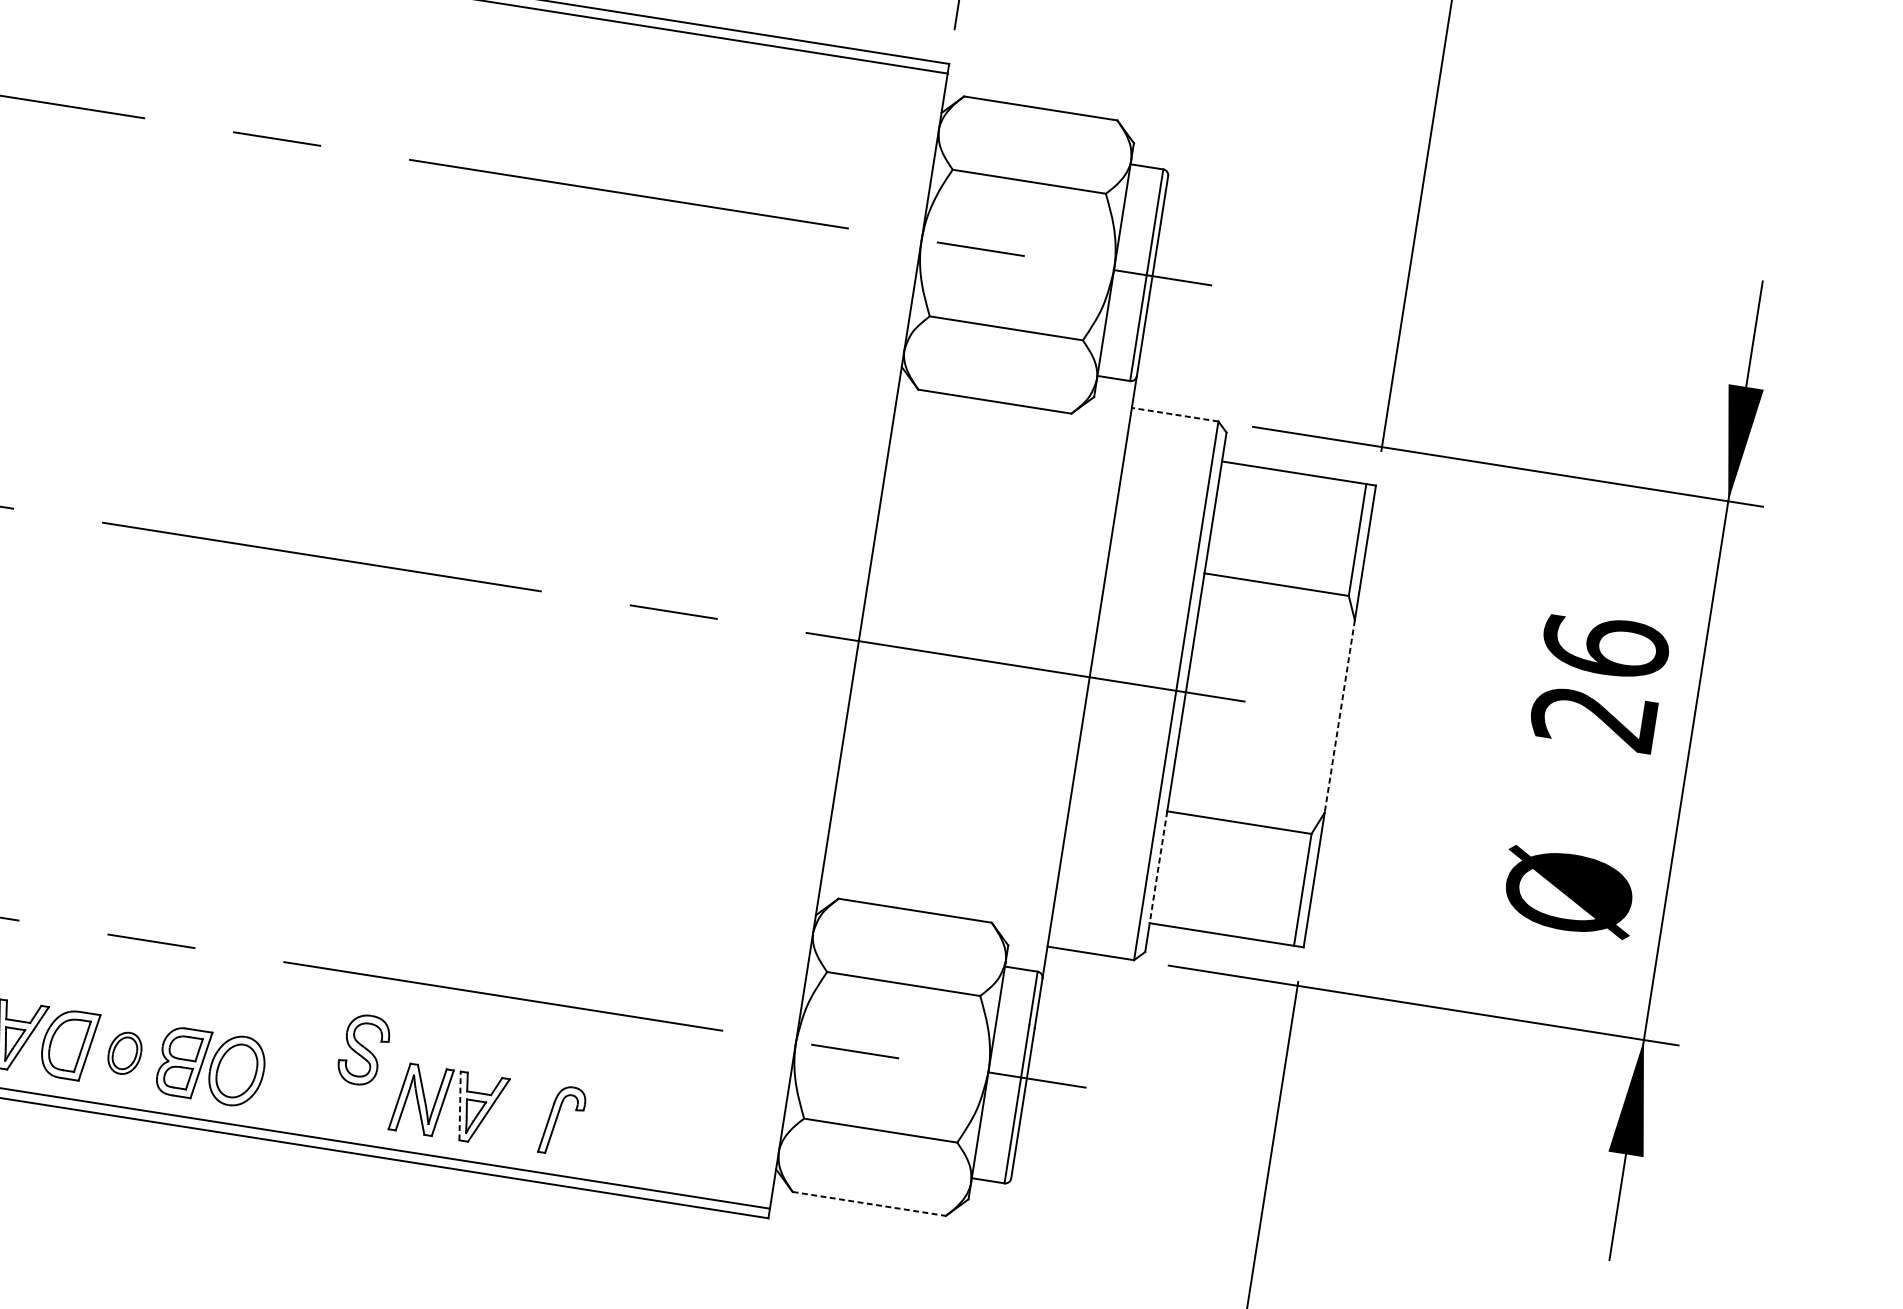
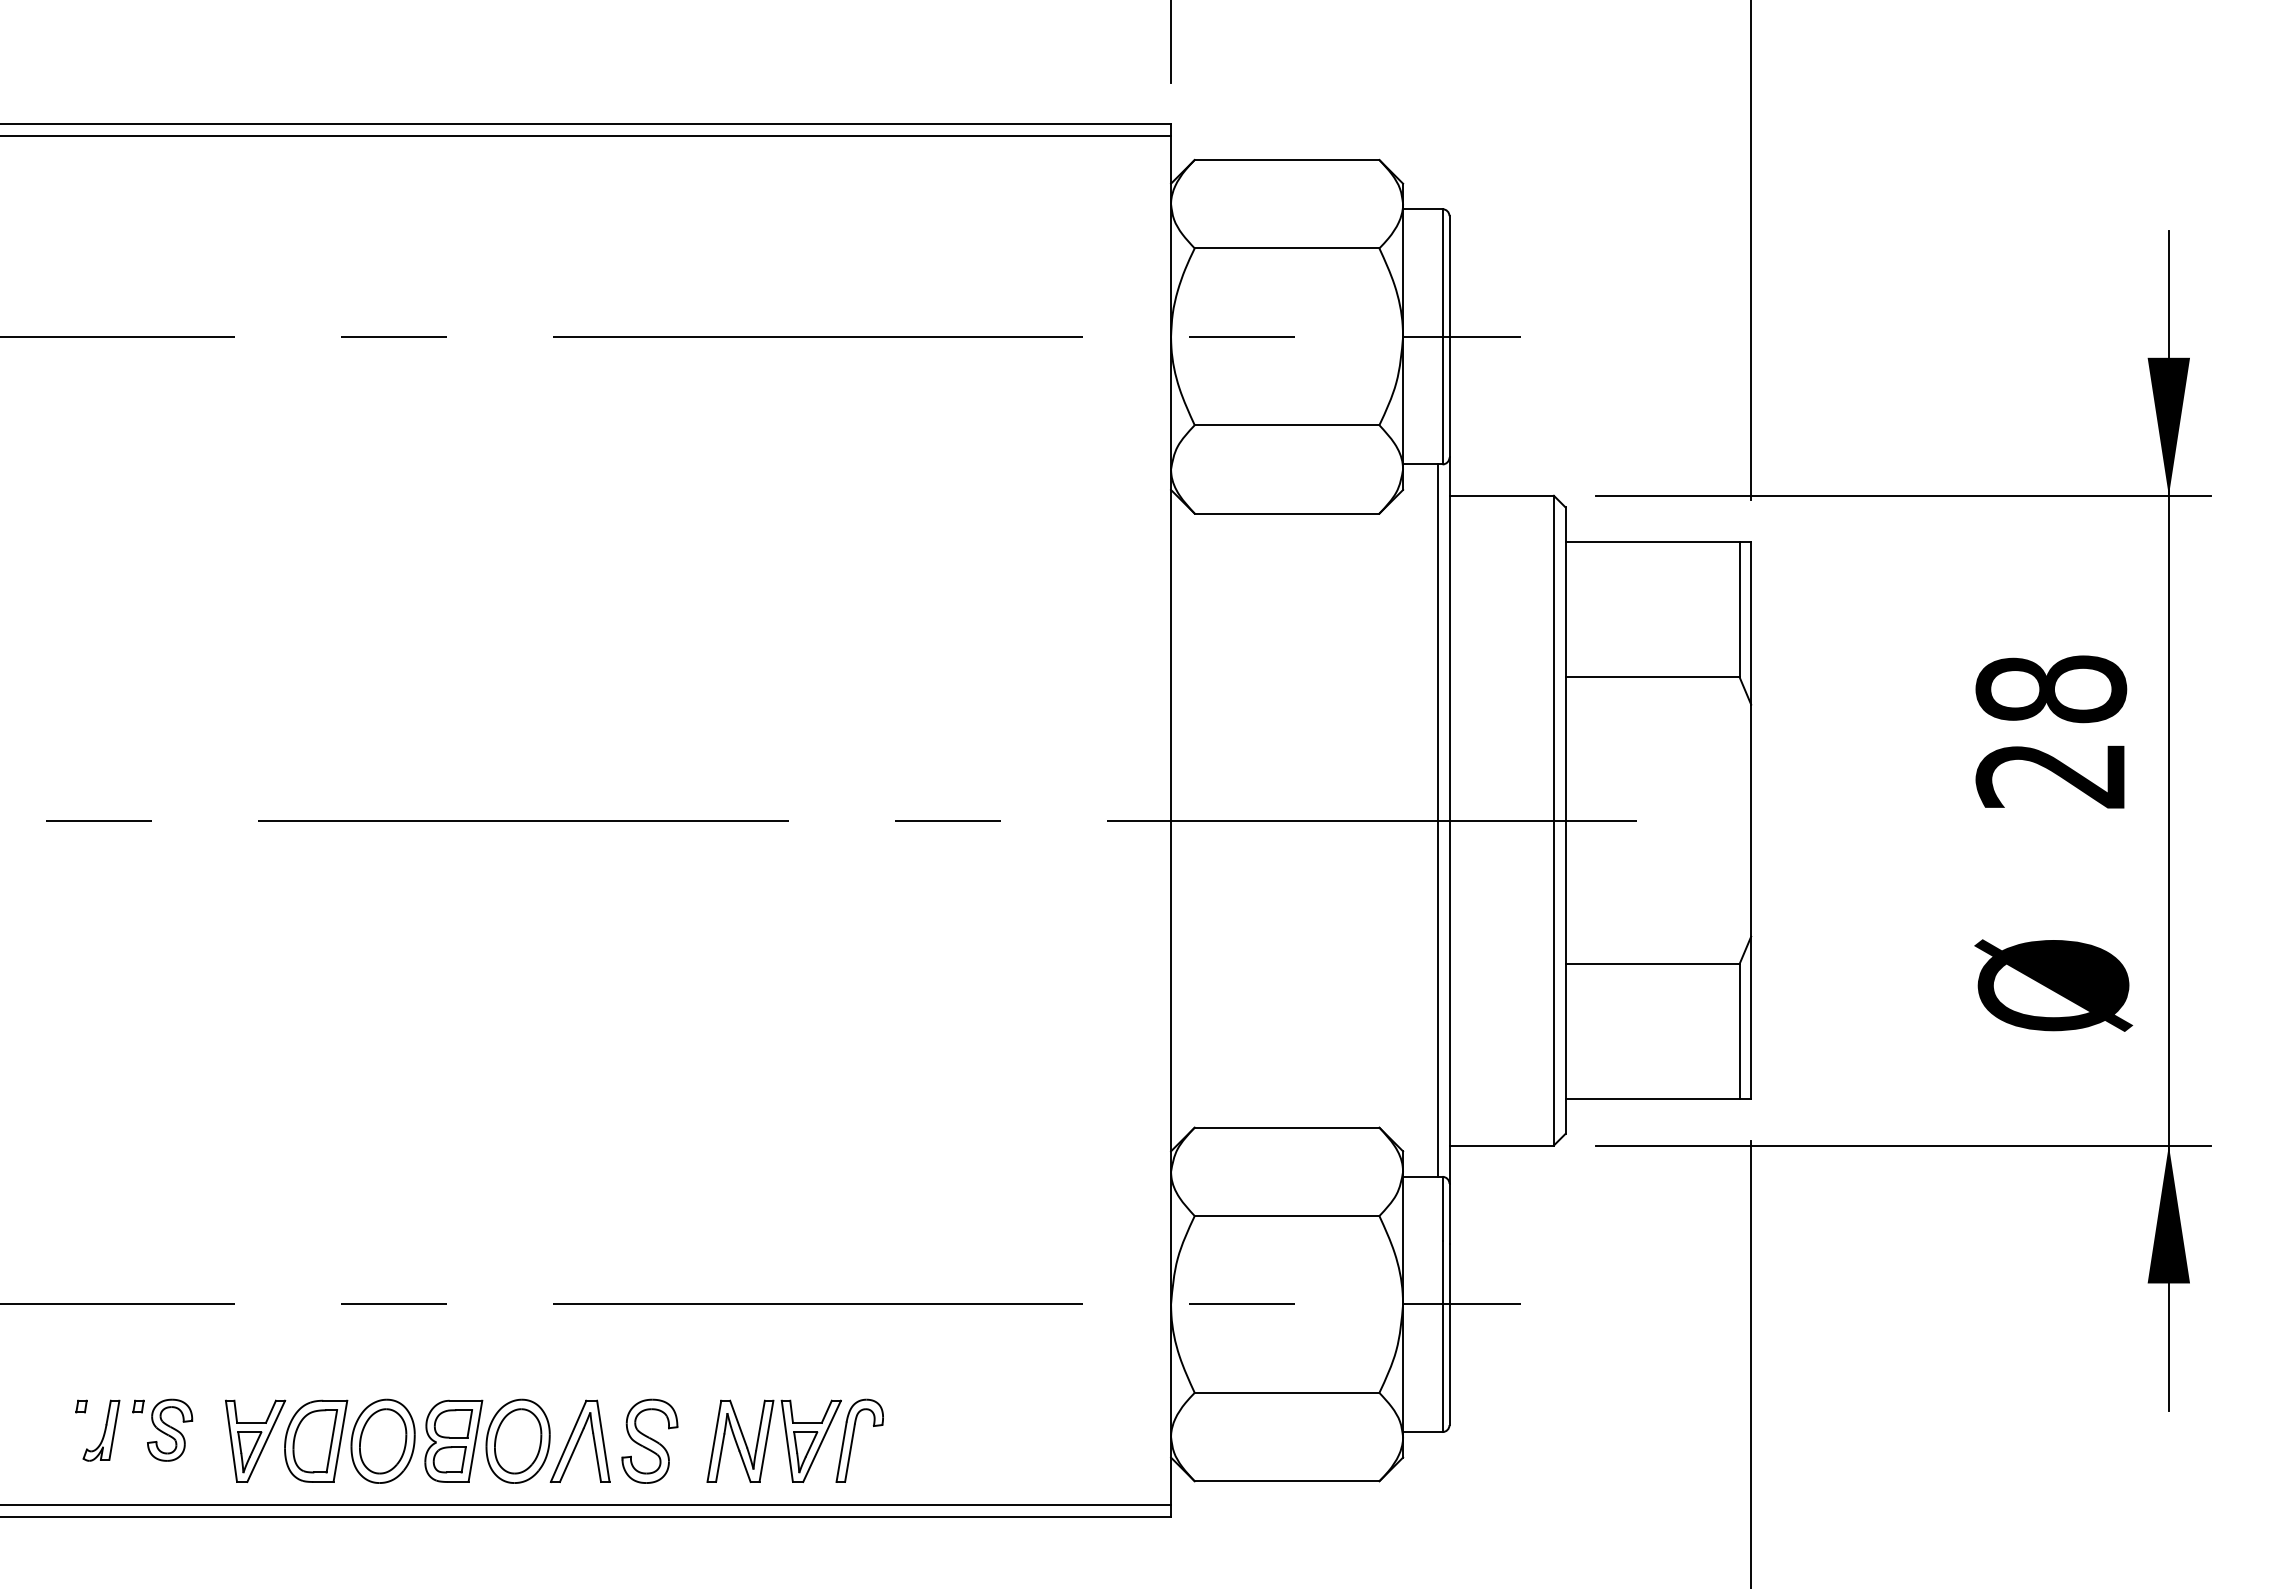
line: (1175, 414) -> (1501, 495), dashed -> solid
text: (1605, 645) -> (2051, 688), 26 -> 28
line: (1079, 675) -> (1437, 820), added
line: (1339, 717) -> (1751, 821), dashed -> solid
line: (1158, 867) -> (1565, 1032), dashed -> solid
part: (363, 1049) -> (649, 1440), moved
part: (124, 1052) -> (382, 1440), size x1.67
part: (287, 1078) -> (579, 1440), added
line: (460, 1106) -> (787, 1441), dashed -> solid
part: (557, 1118) -> (853, 1439), moved
line: (869, 1204) -> (1287, 1481), dashed -> solid

